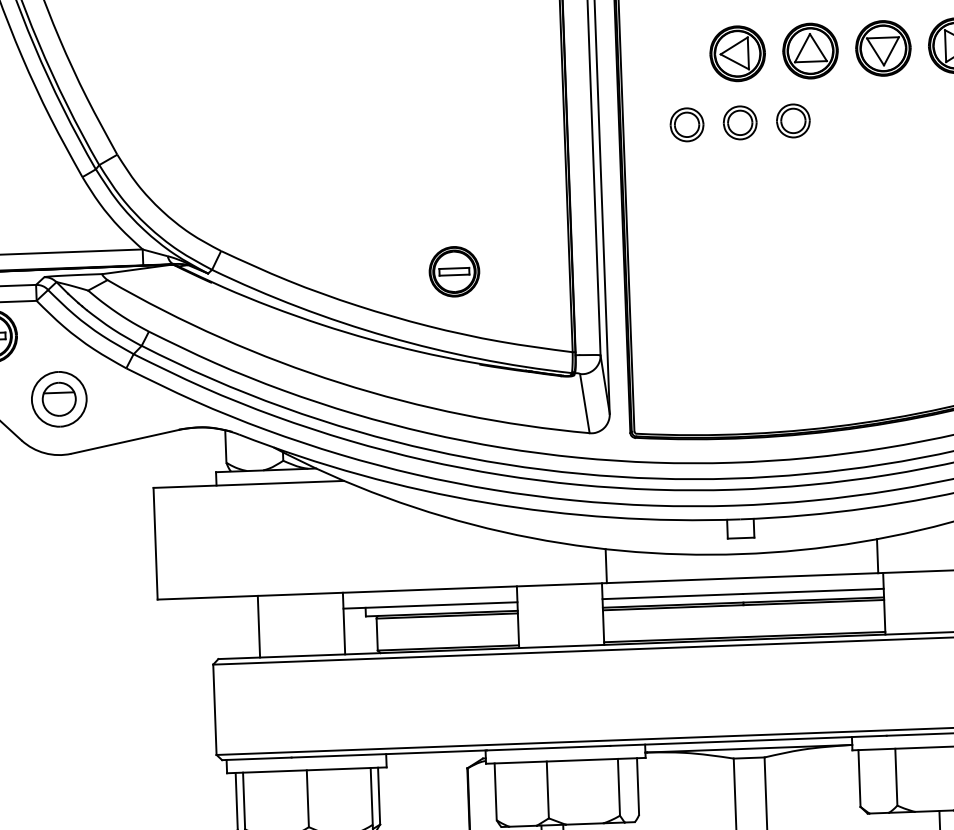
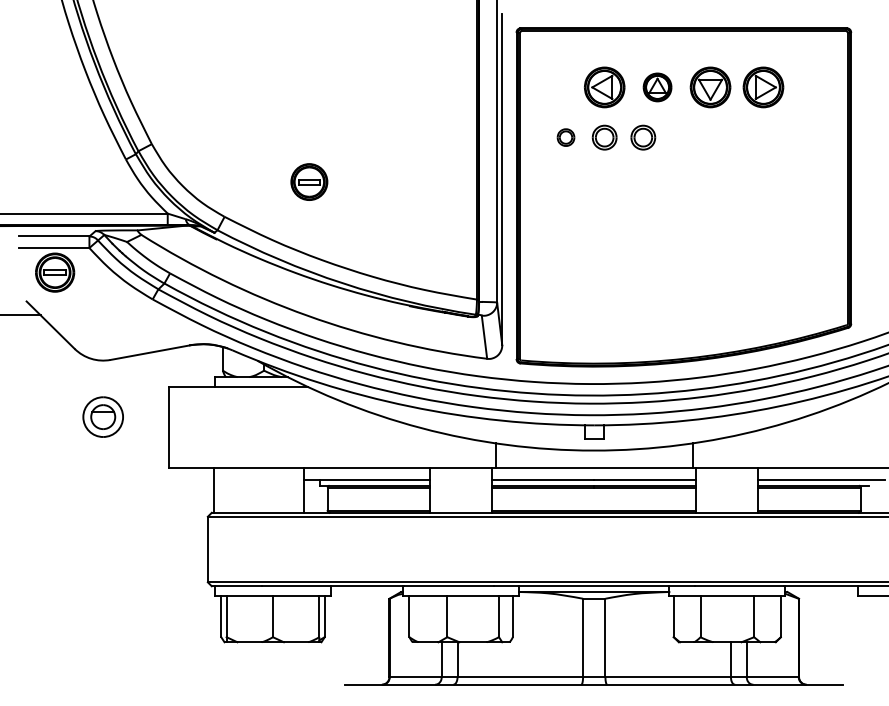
part: (810, 51) -> (657, 87), size x0.7
part: (686, 124) -> (565, 137), size x0.7
part: (454, 270) -> (309, 181), moved
part: (58, 398) -> (102, 416), moved
line: (259, 626) -> (214, 490), moved

